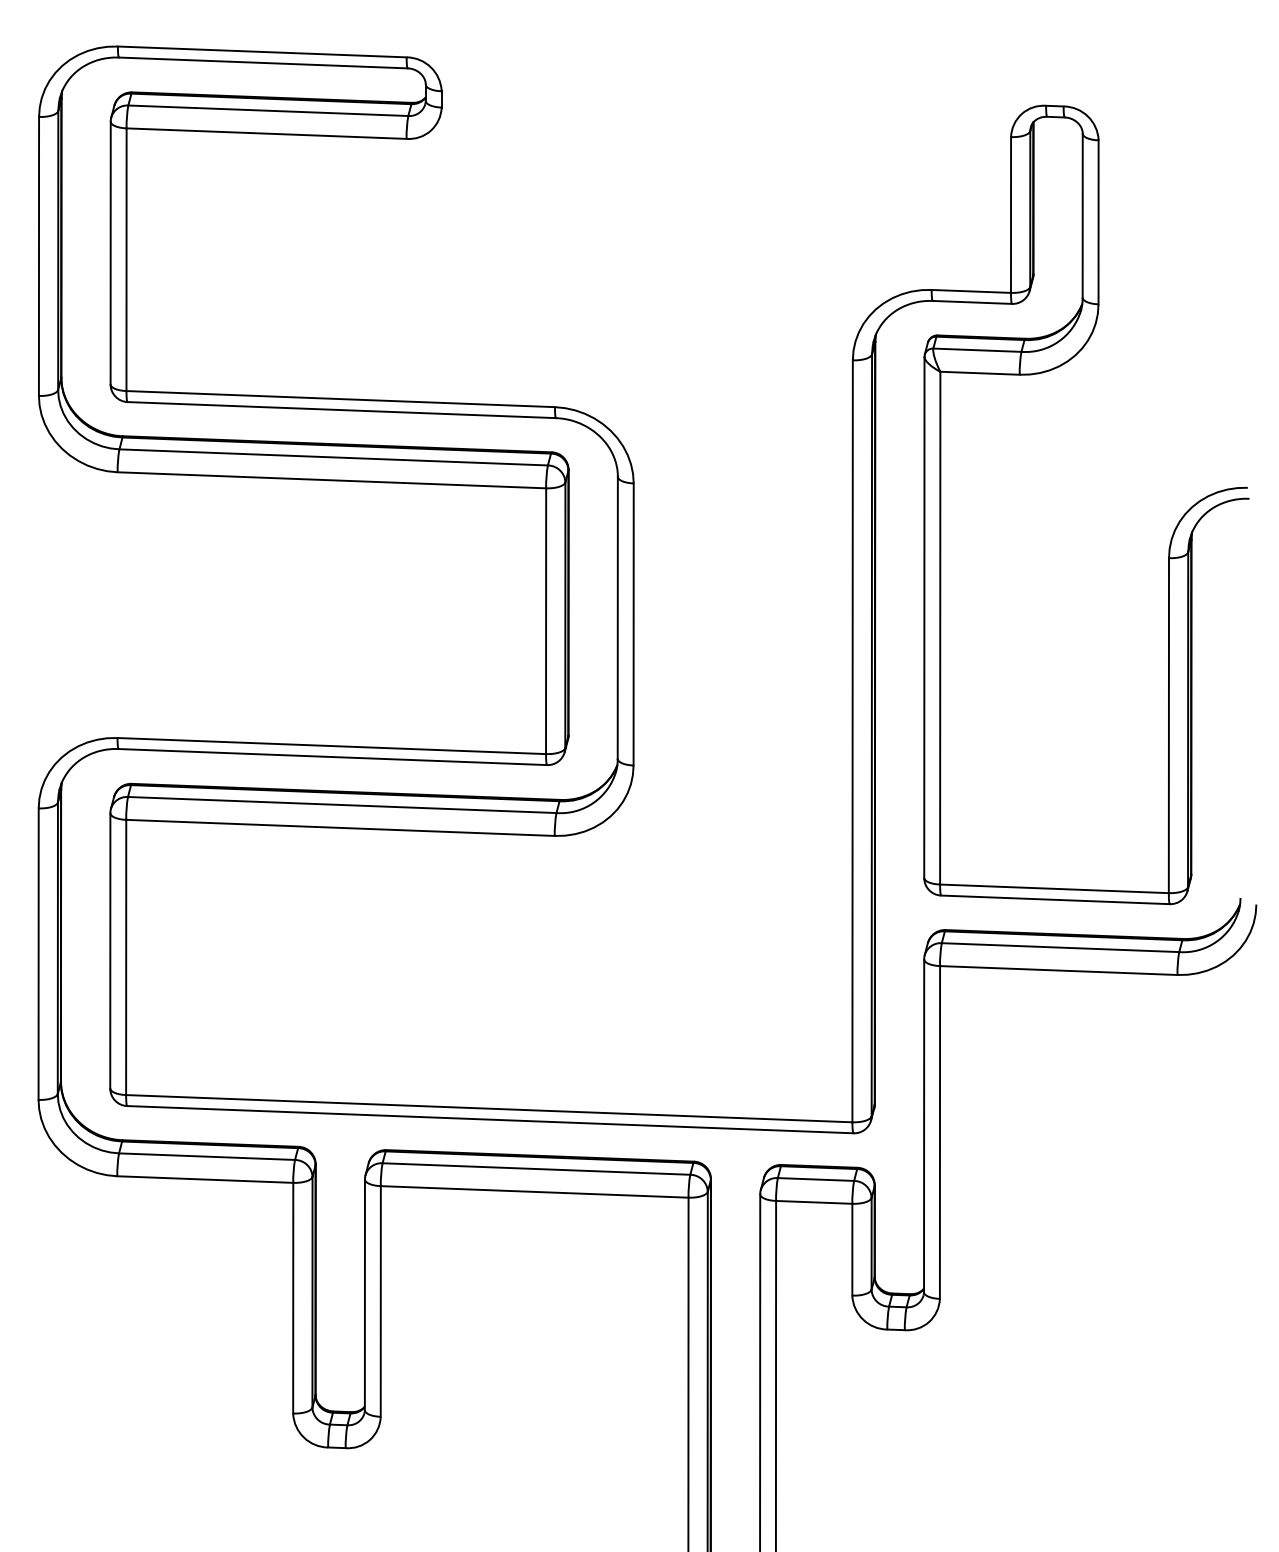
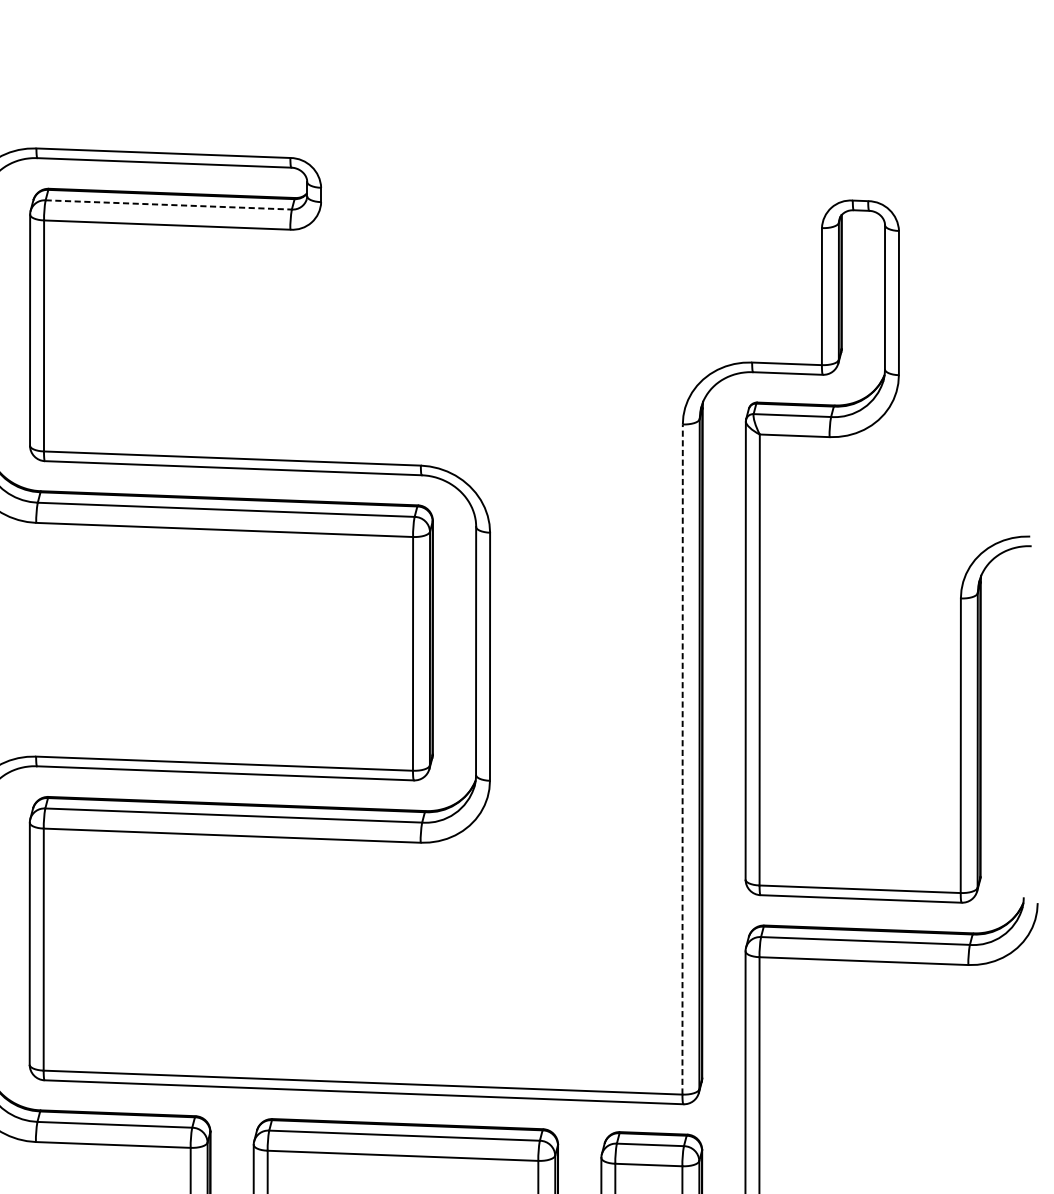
line: (268, 110) -> (168, 204), solid -> dashed
line: (852, 741) -> (682, 759), solid -> dashed

